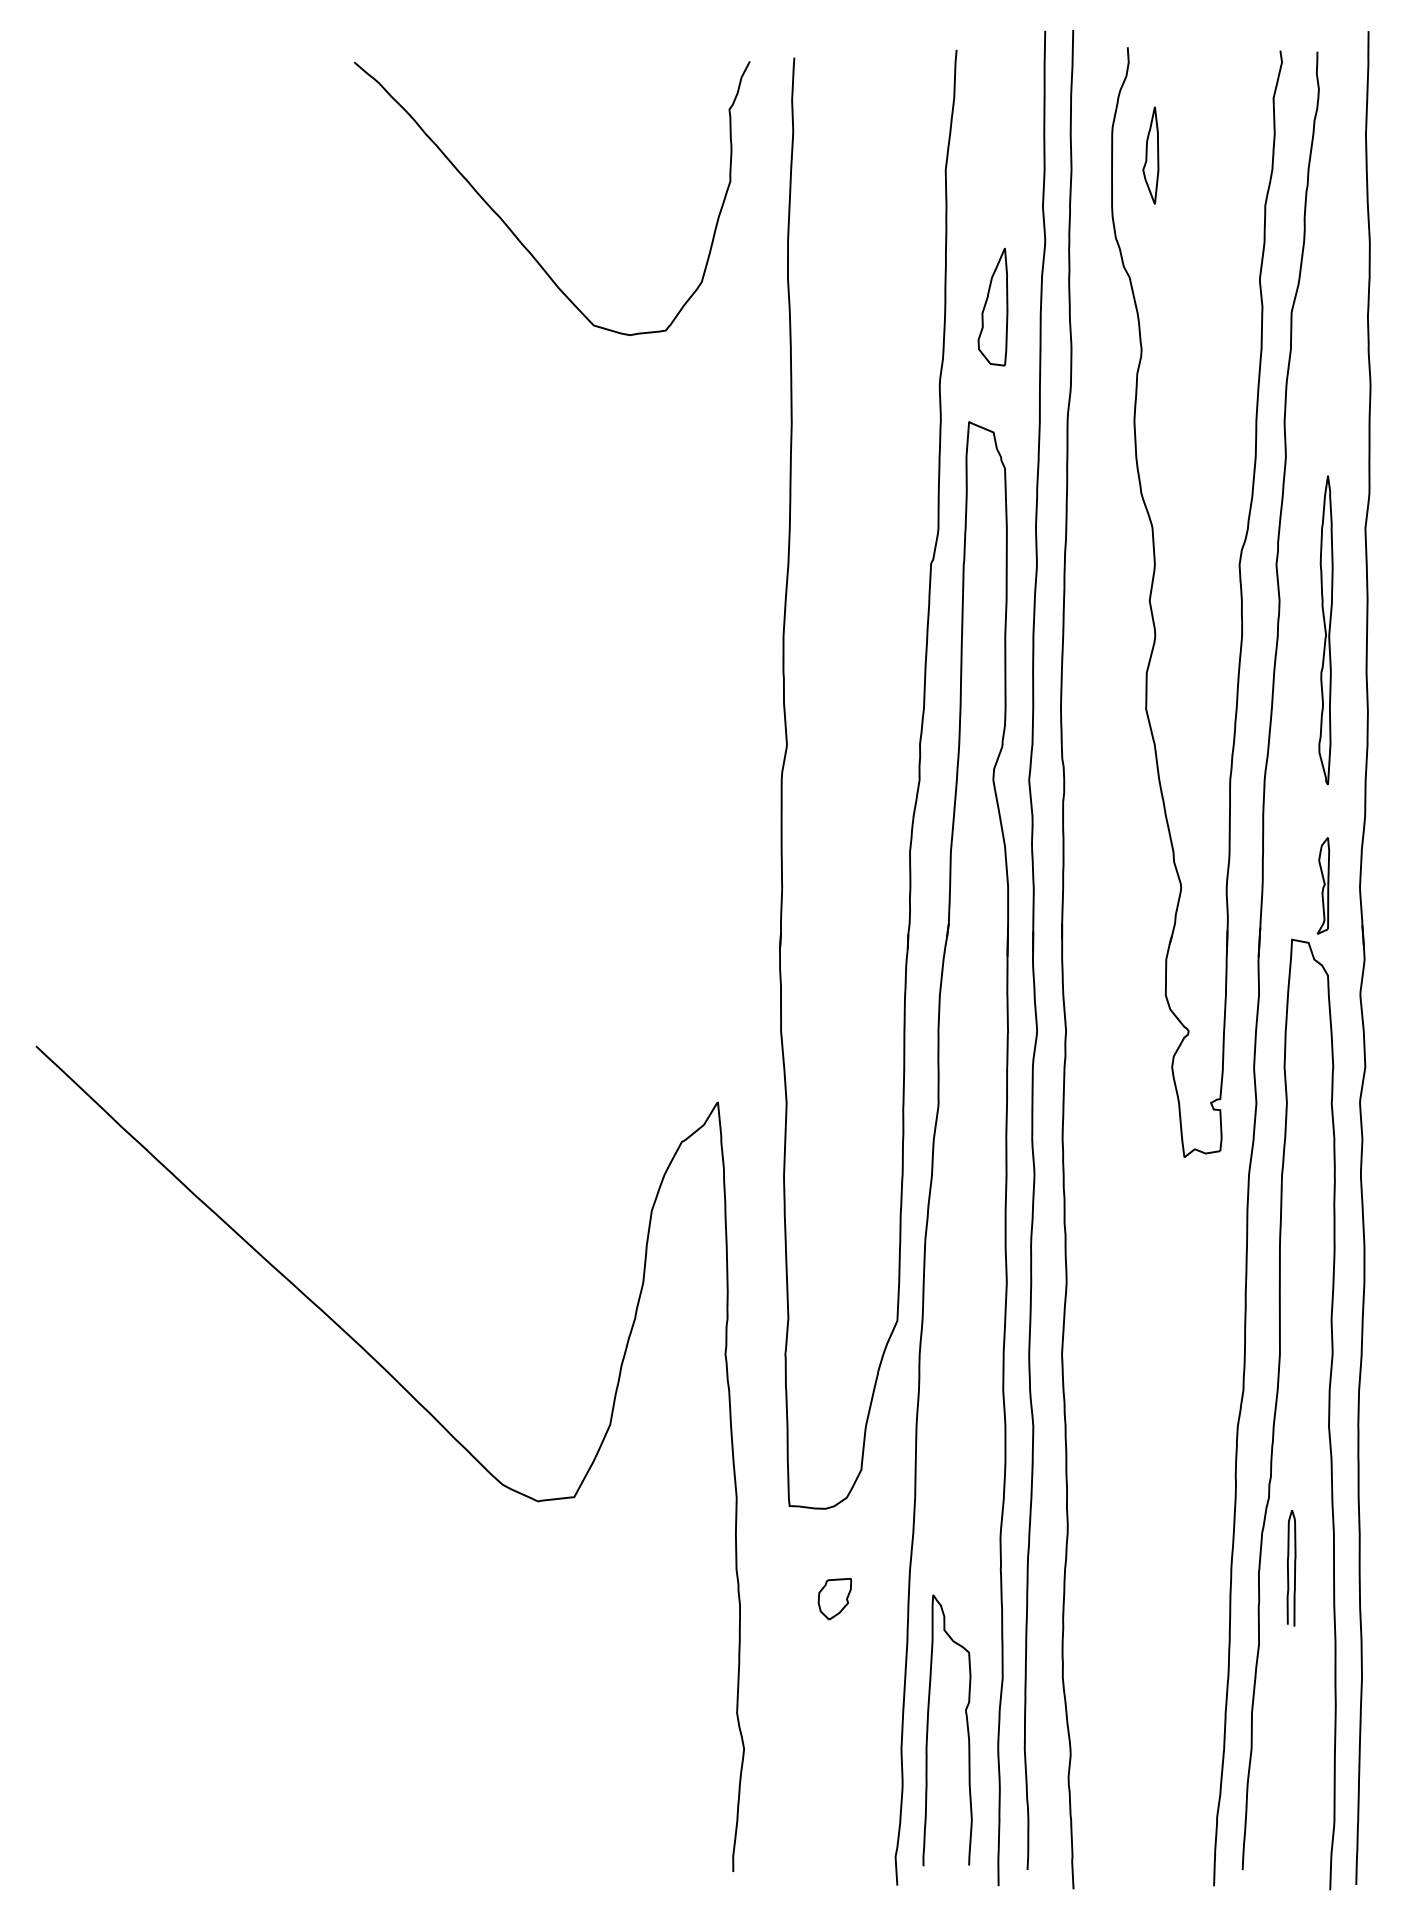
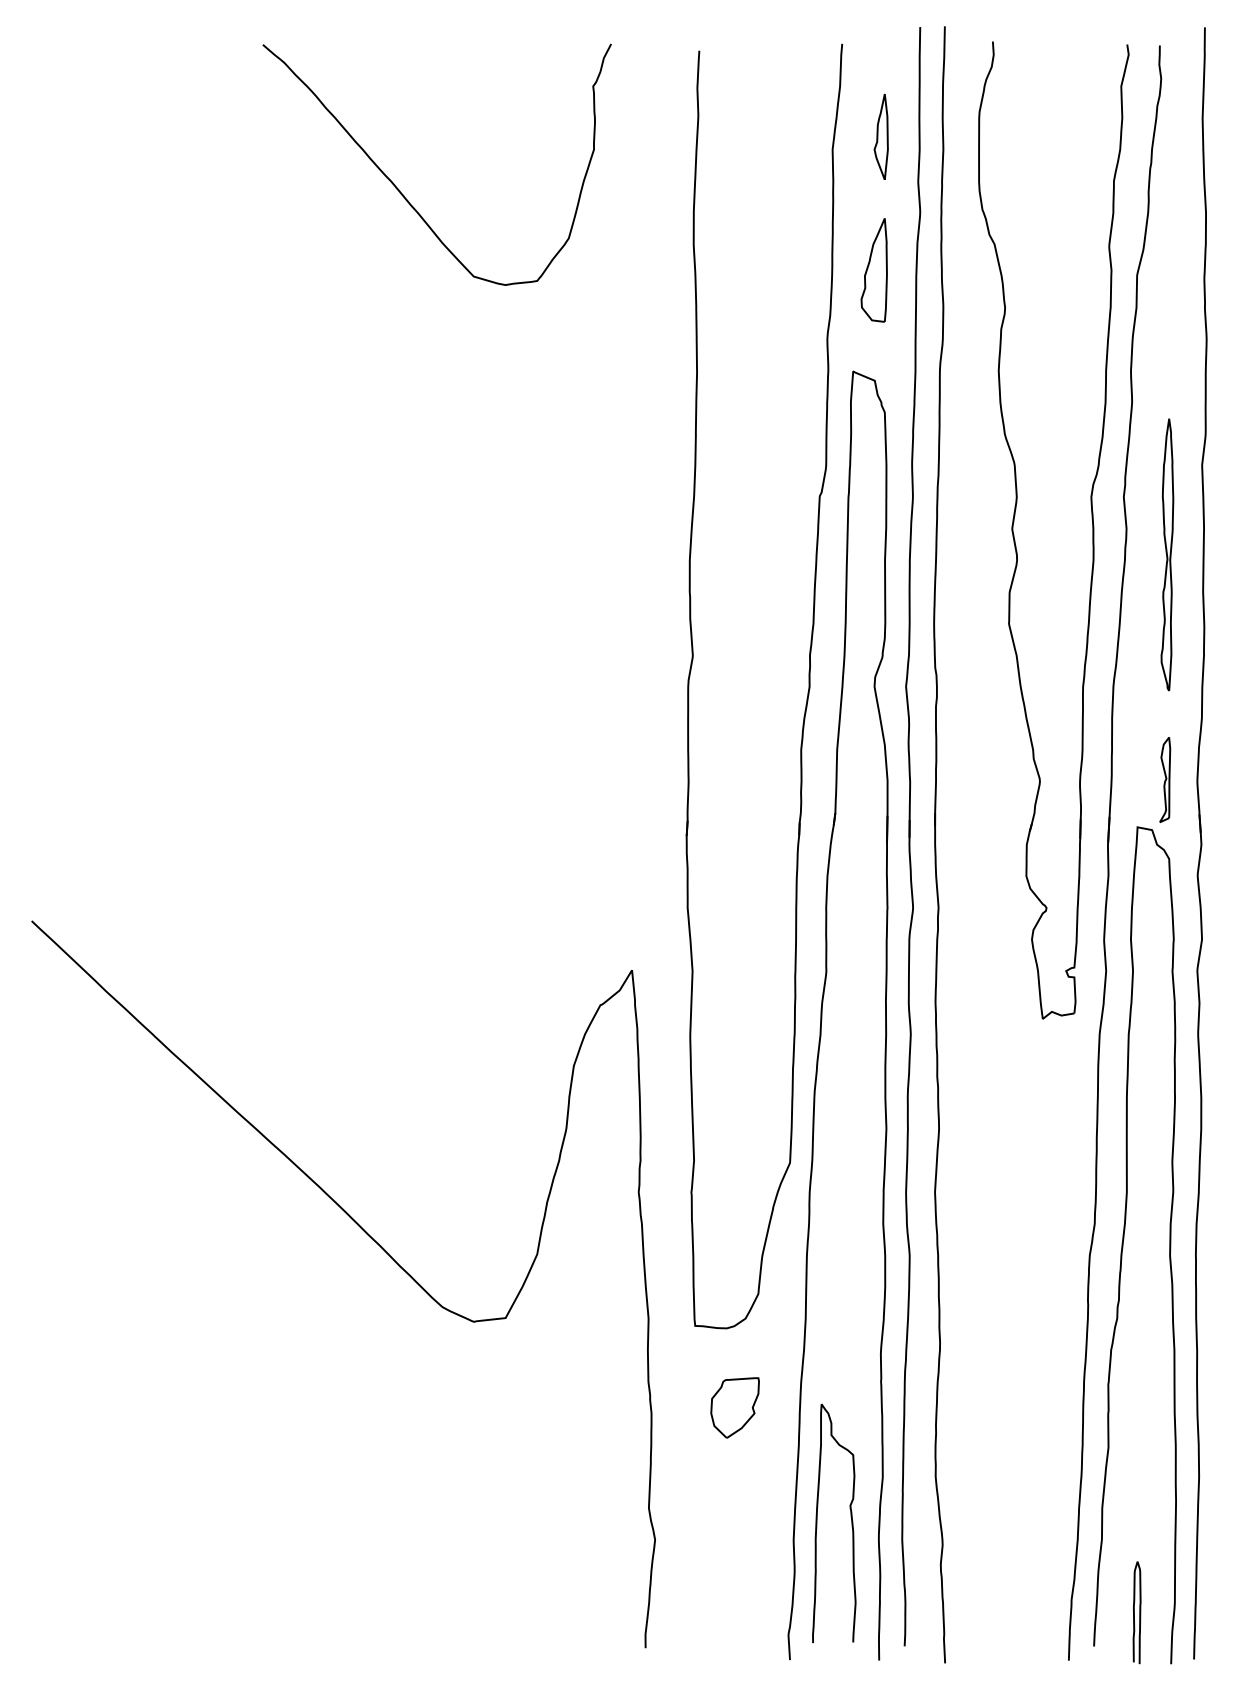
part: (1150, 155) -> (880, 136), moved
curve: (515, 233) -> (404, 195), moved
curve: (1288, 1568) -> (1134, 1612), moved
part: (834, 1598) -> (734, 1407), size x1.67

